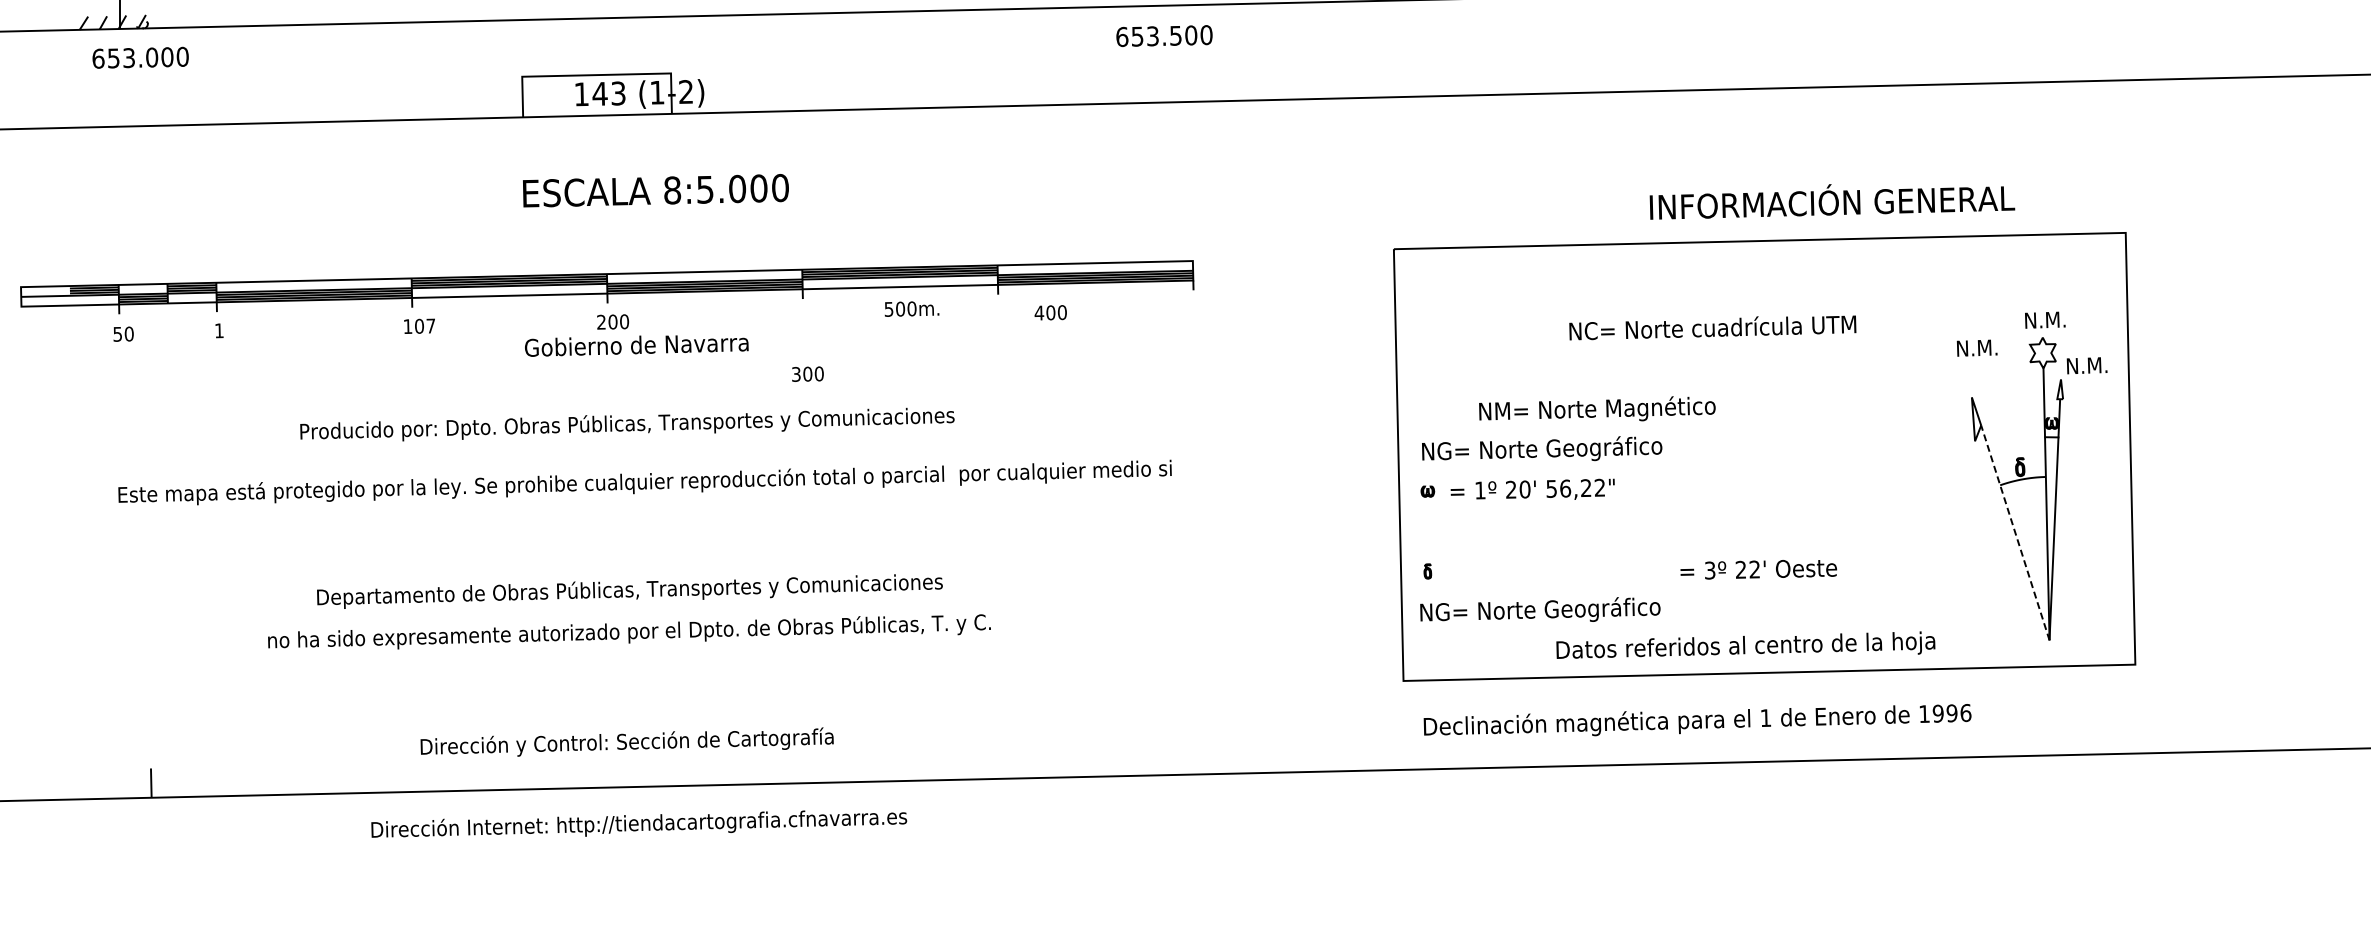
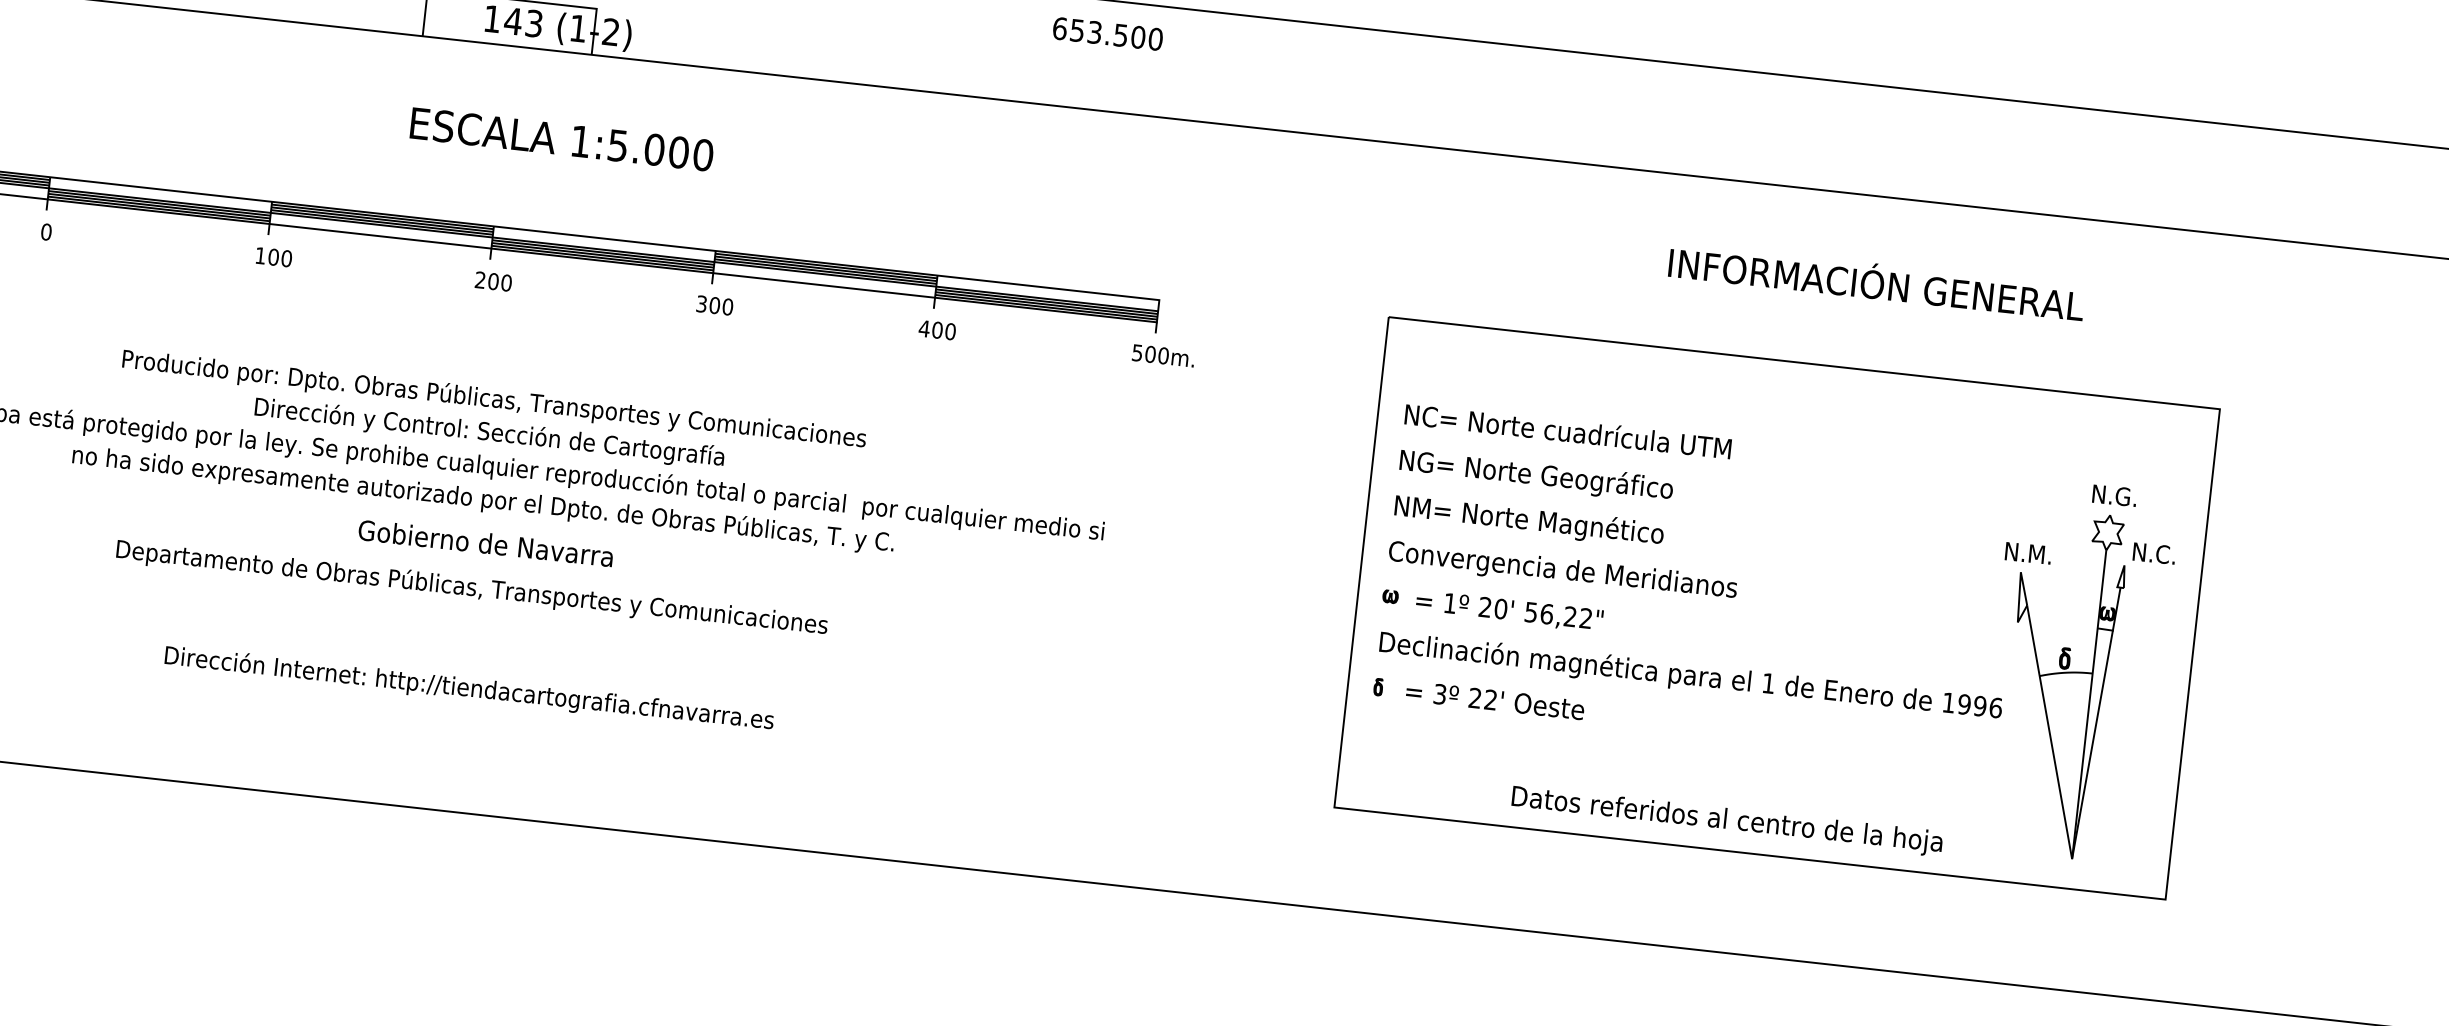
text: (1164, 35) -> (1108, 33), moved
text: (672, 190) -> (580, 141), 8:5.000 -> 1:5.000
text: (1832, 201) -> (1876, 283), moved
text: (911, 308) -> (1163, 355), moved
text: (1050, 312) -> (937, 329), moved
text: (2055, 319) -> (2127, 496), N.M. -> N.G.
text: (430, 325) -> (286, 257), 107 -> 100
text: (1712, 327) -> (1567, 431), moved
text: (218, 330) -> (45, 231), 1 -> 0
text: (636, 345) -> (485, 543), moved
text: (1976, 347) -> (2027, 552), moved
text: (2097, 365) -> (2167, 555), N.M. -> N.C.
text: (807, 373) -> (714, 304), moved
text: (1597, 408) -> (1529, 519), moved
text: (1574, 449) -> (1563, 571), NG= Norte Geográfico -> Convergencia de Meridianos
line: (2015, 532) -> (2049, 731), dashed -> solid
text: (1758, 569) -> (1495, 700), moved
text: (1540, 609) -> (1536, 474), moved
text: (629, 631) -> (483, 498), moved
text: (1697, 720) -> (1690, 675), moved
text: (626, 741) -> (489, 431), moved
text: (639, 823) -> (469, 688), moved

